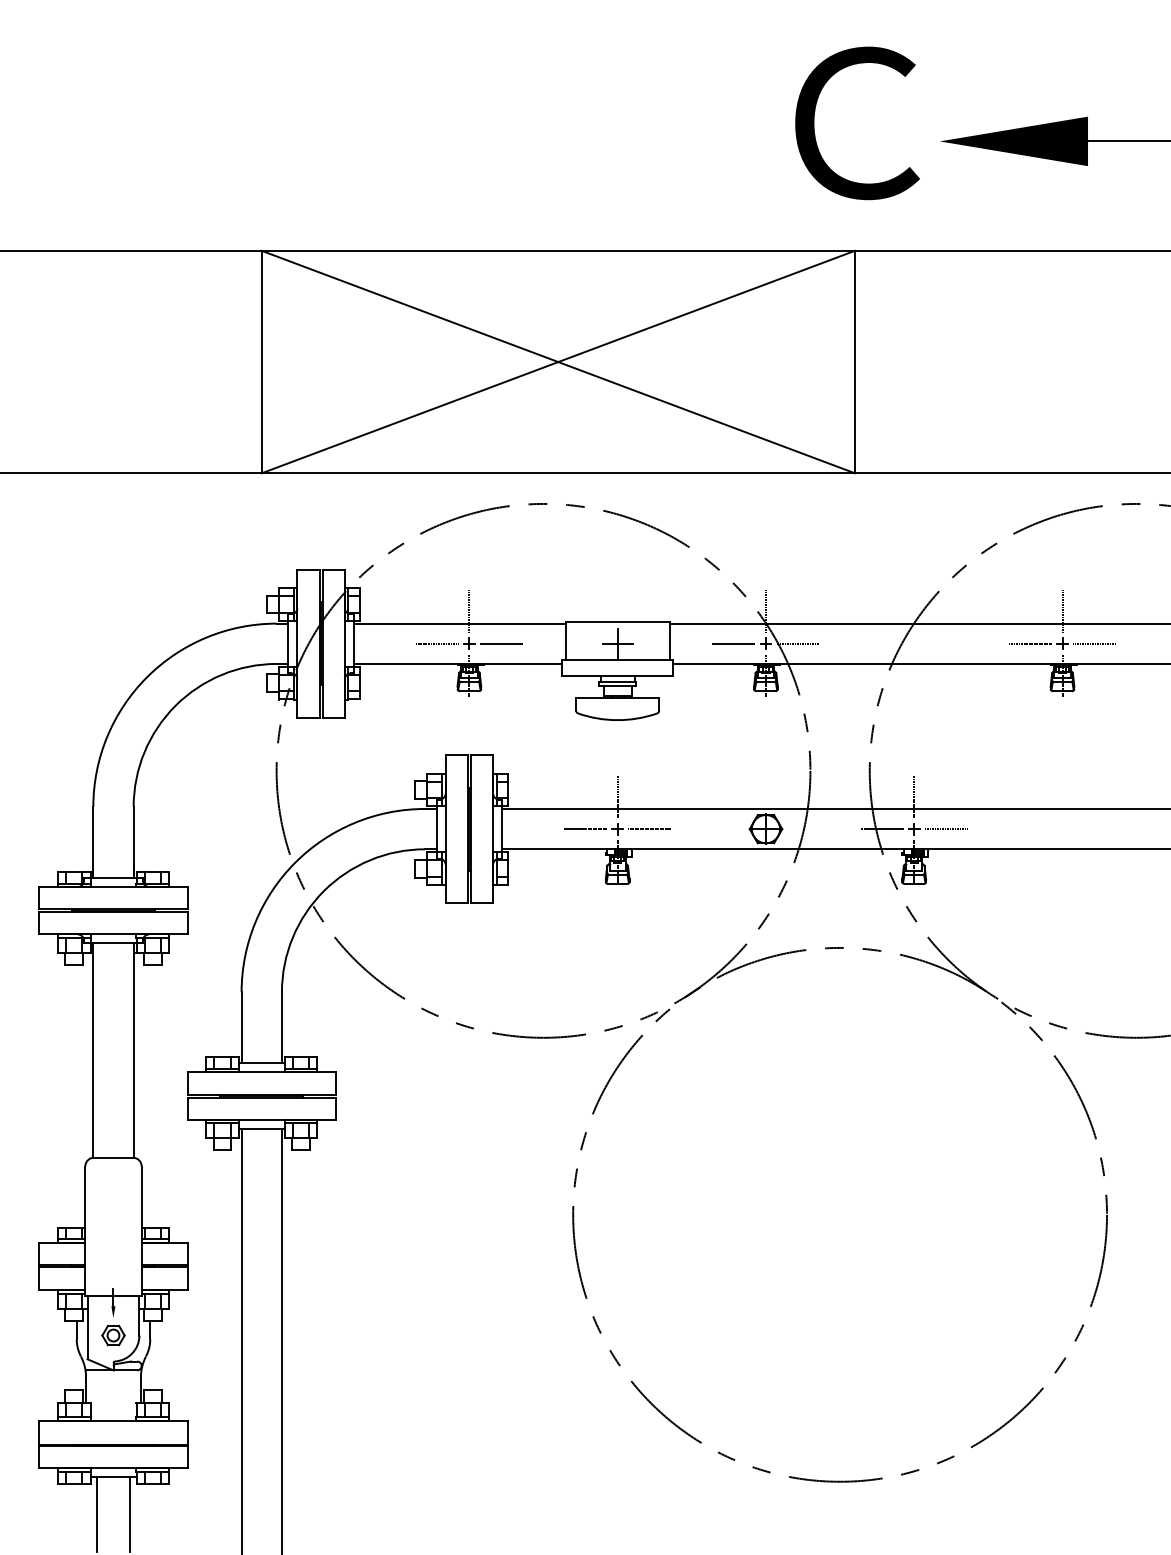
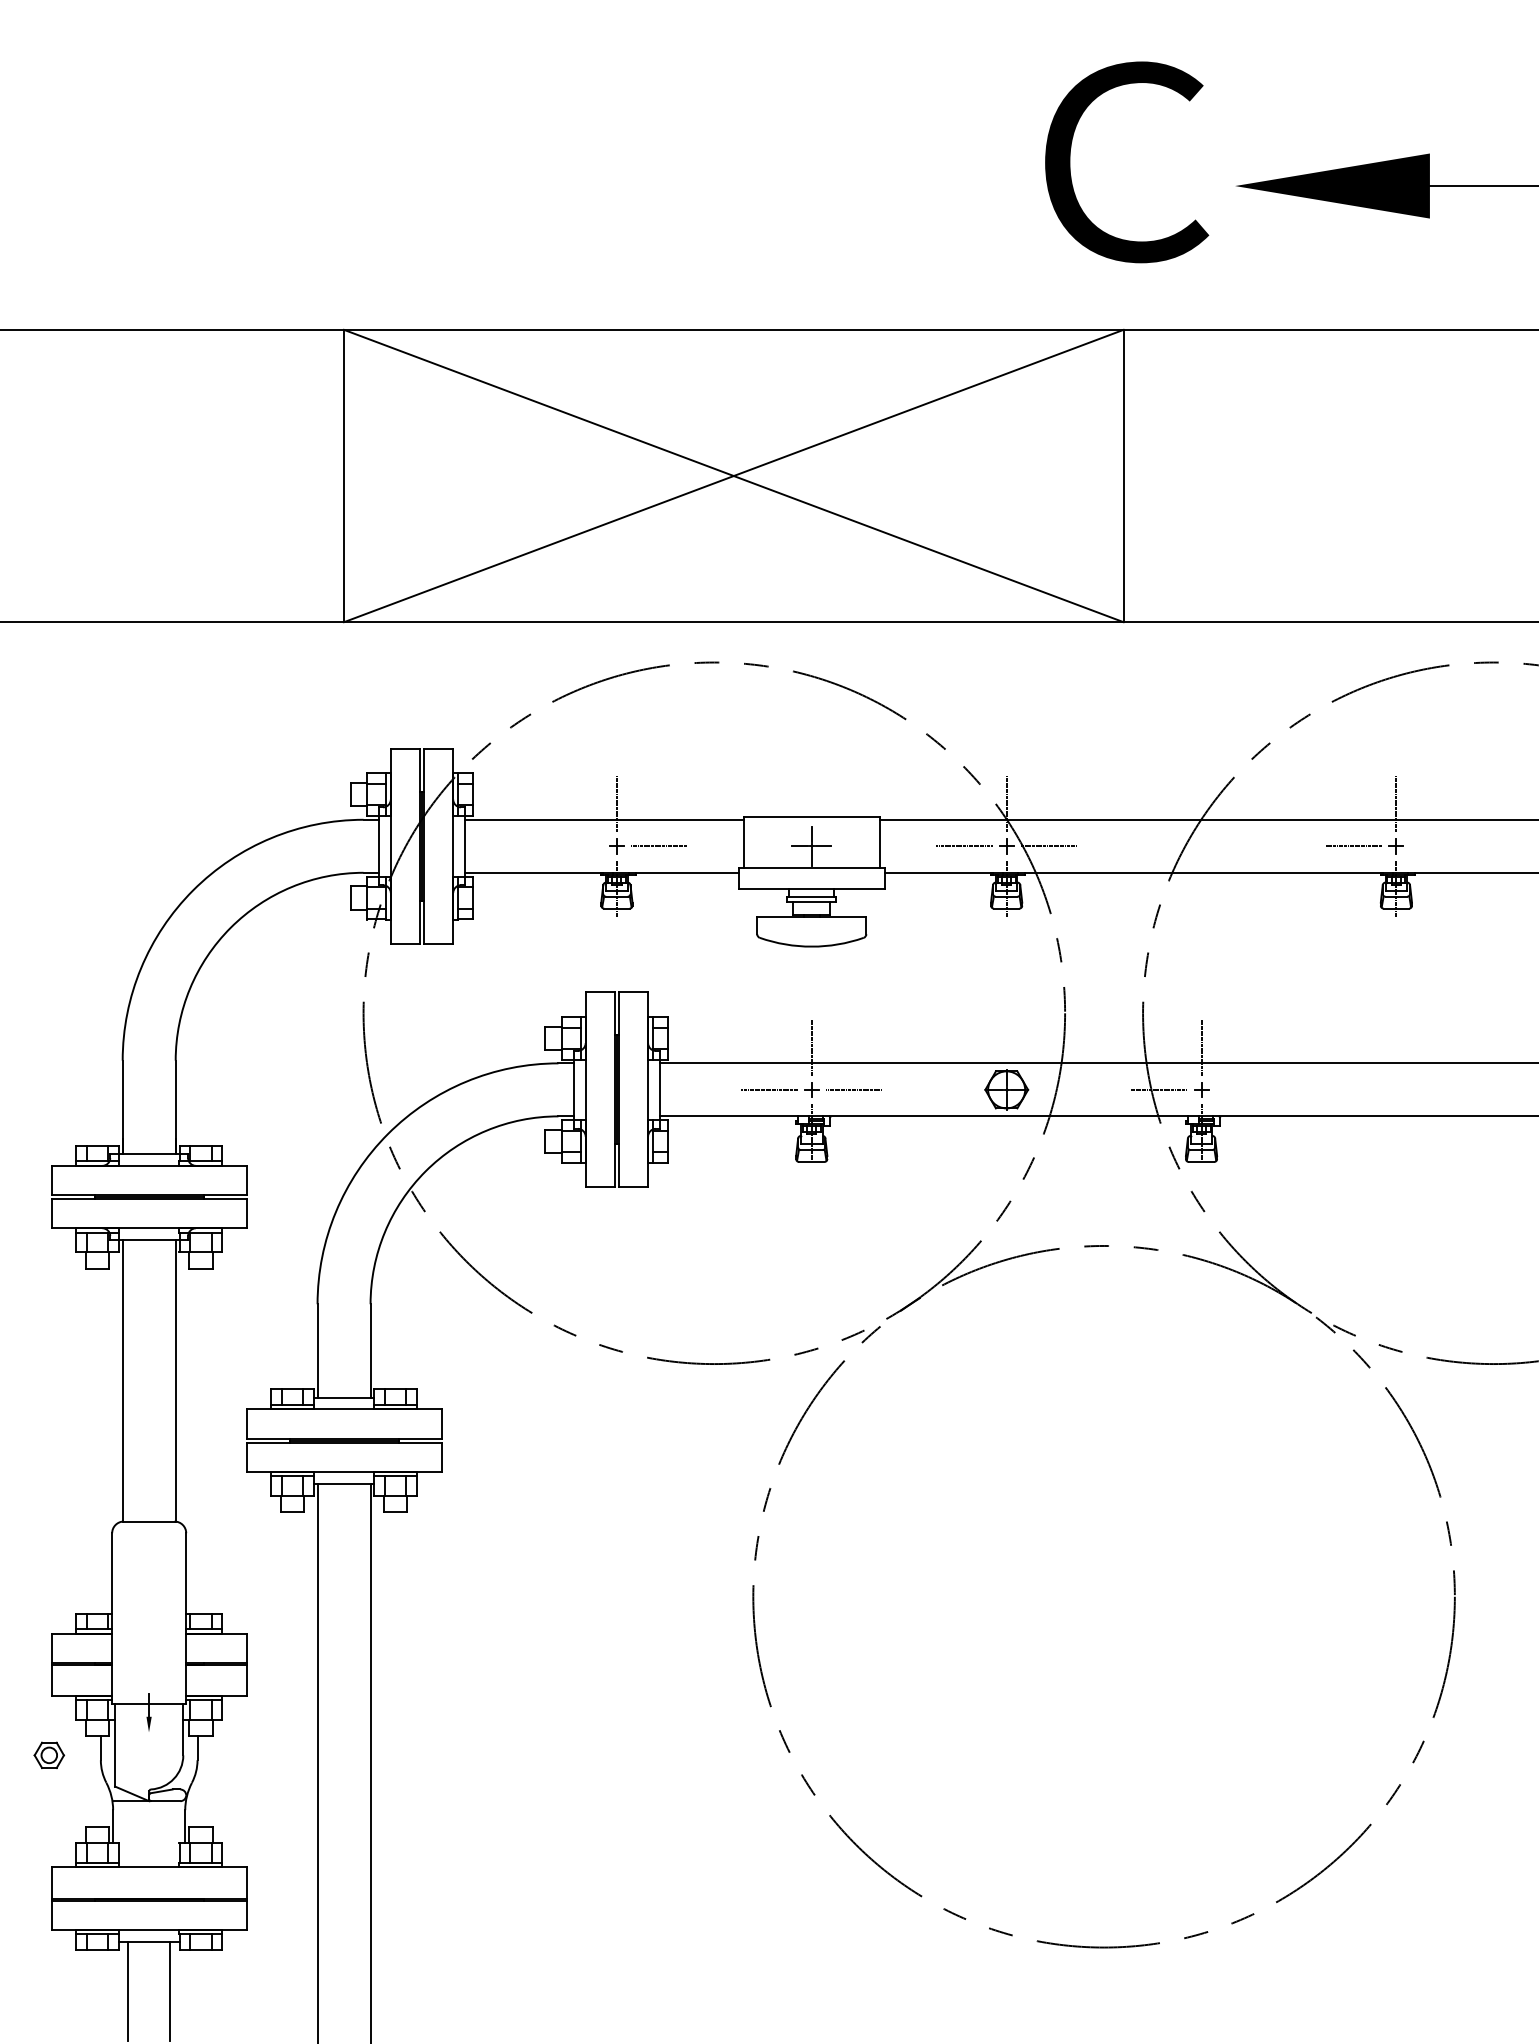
line: (436, 643) -> (573, 845), removed
line: (1094, 643) -> (1438, 845), removed
line: (945, 829) -> (1242, 1090), removed
part: (113, 1335) -> (49, 1755), moved

